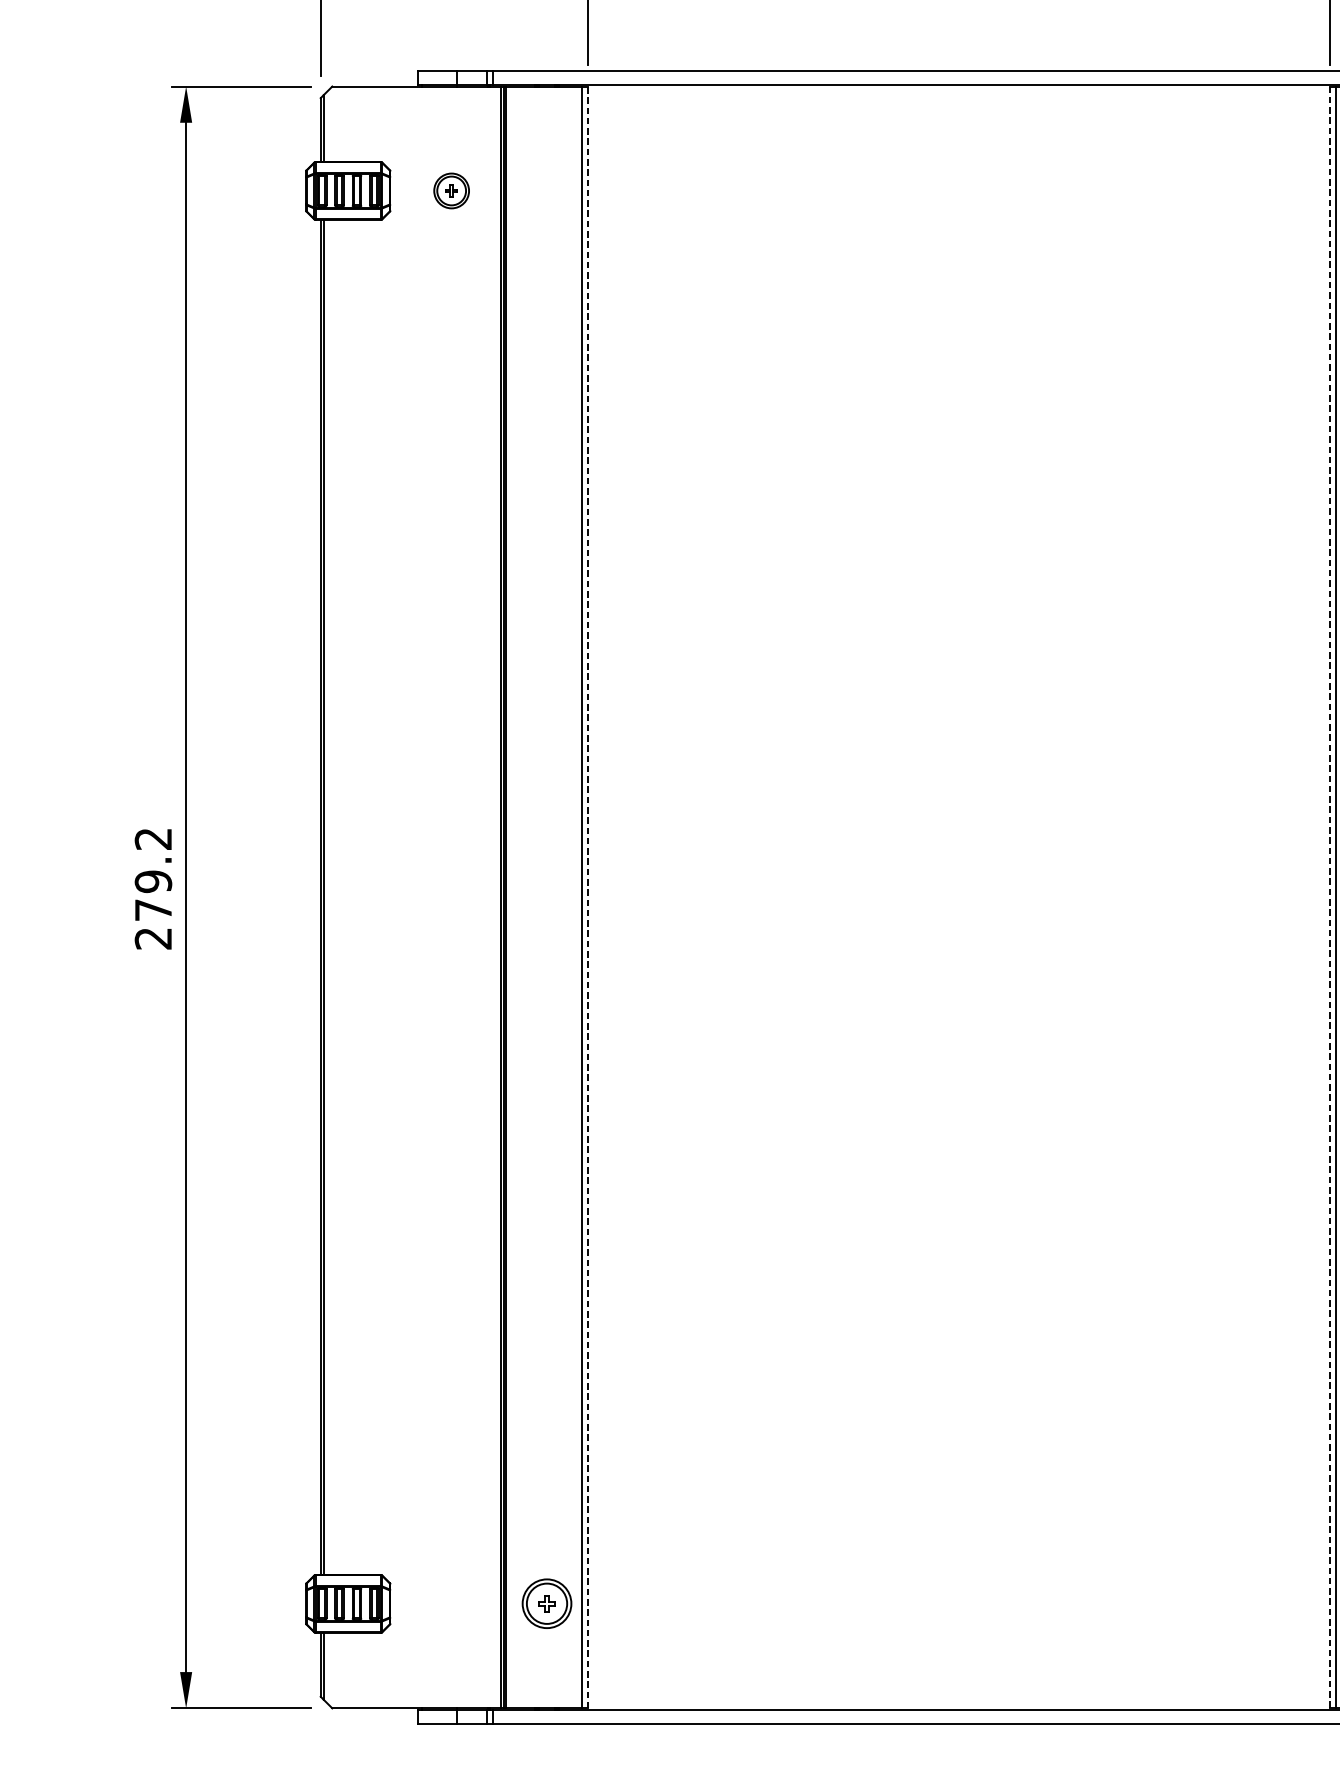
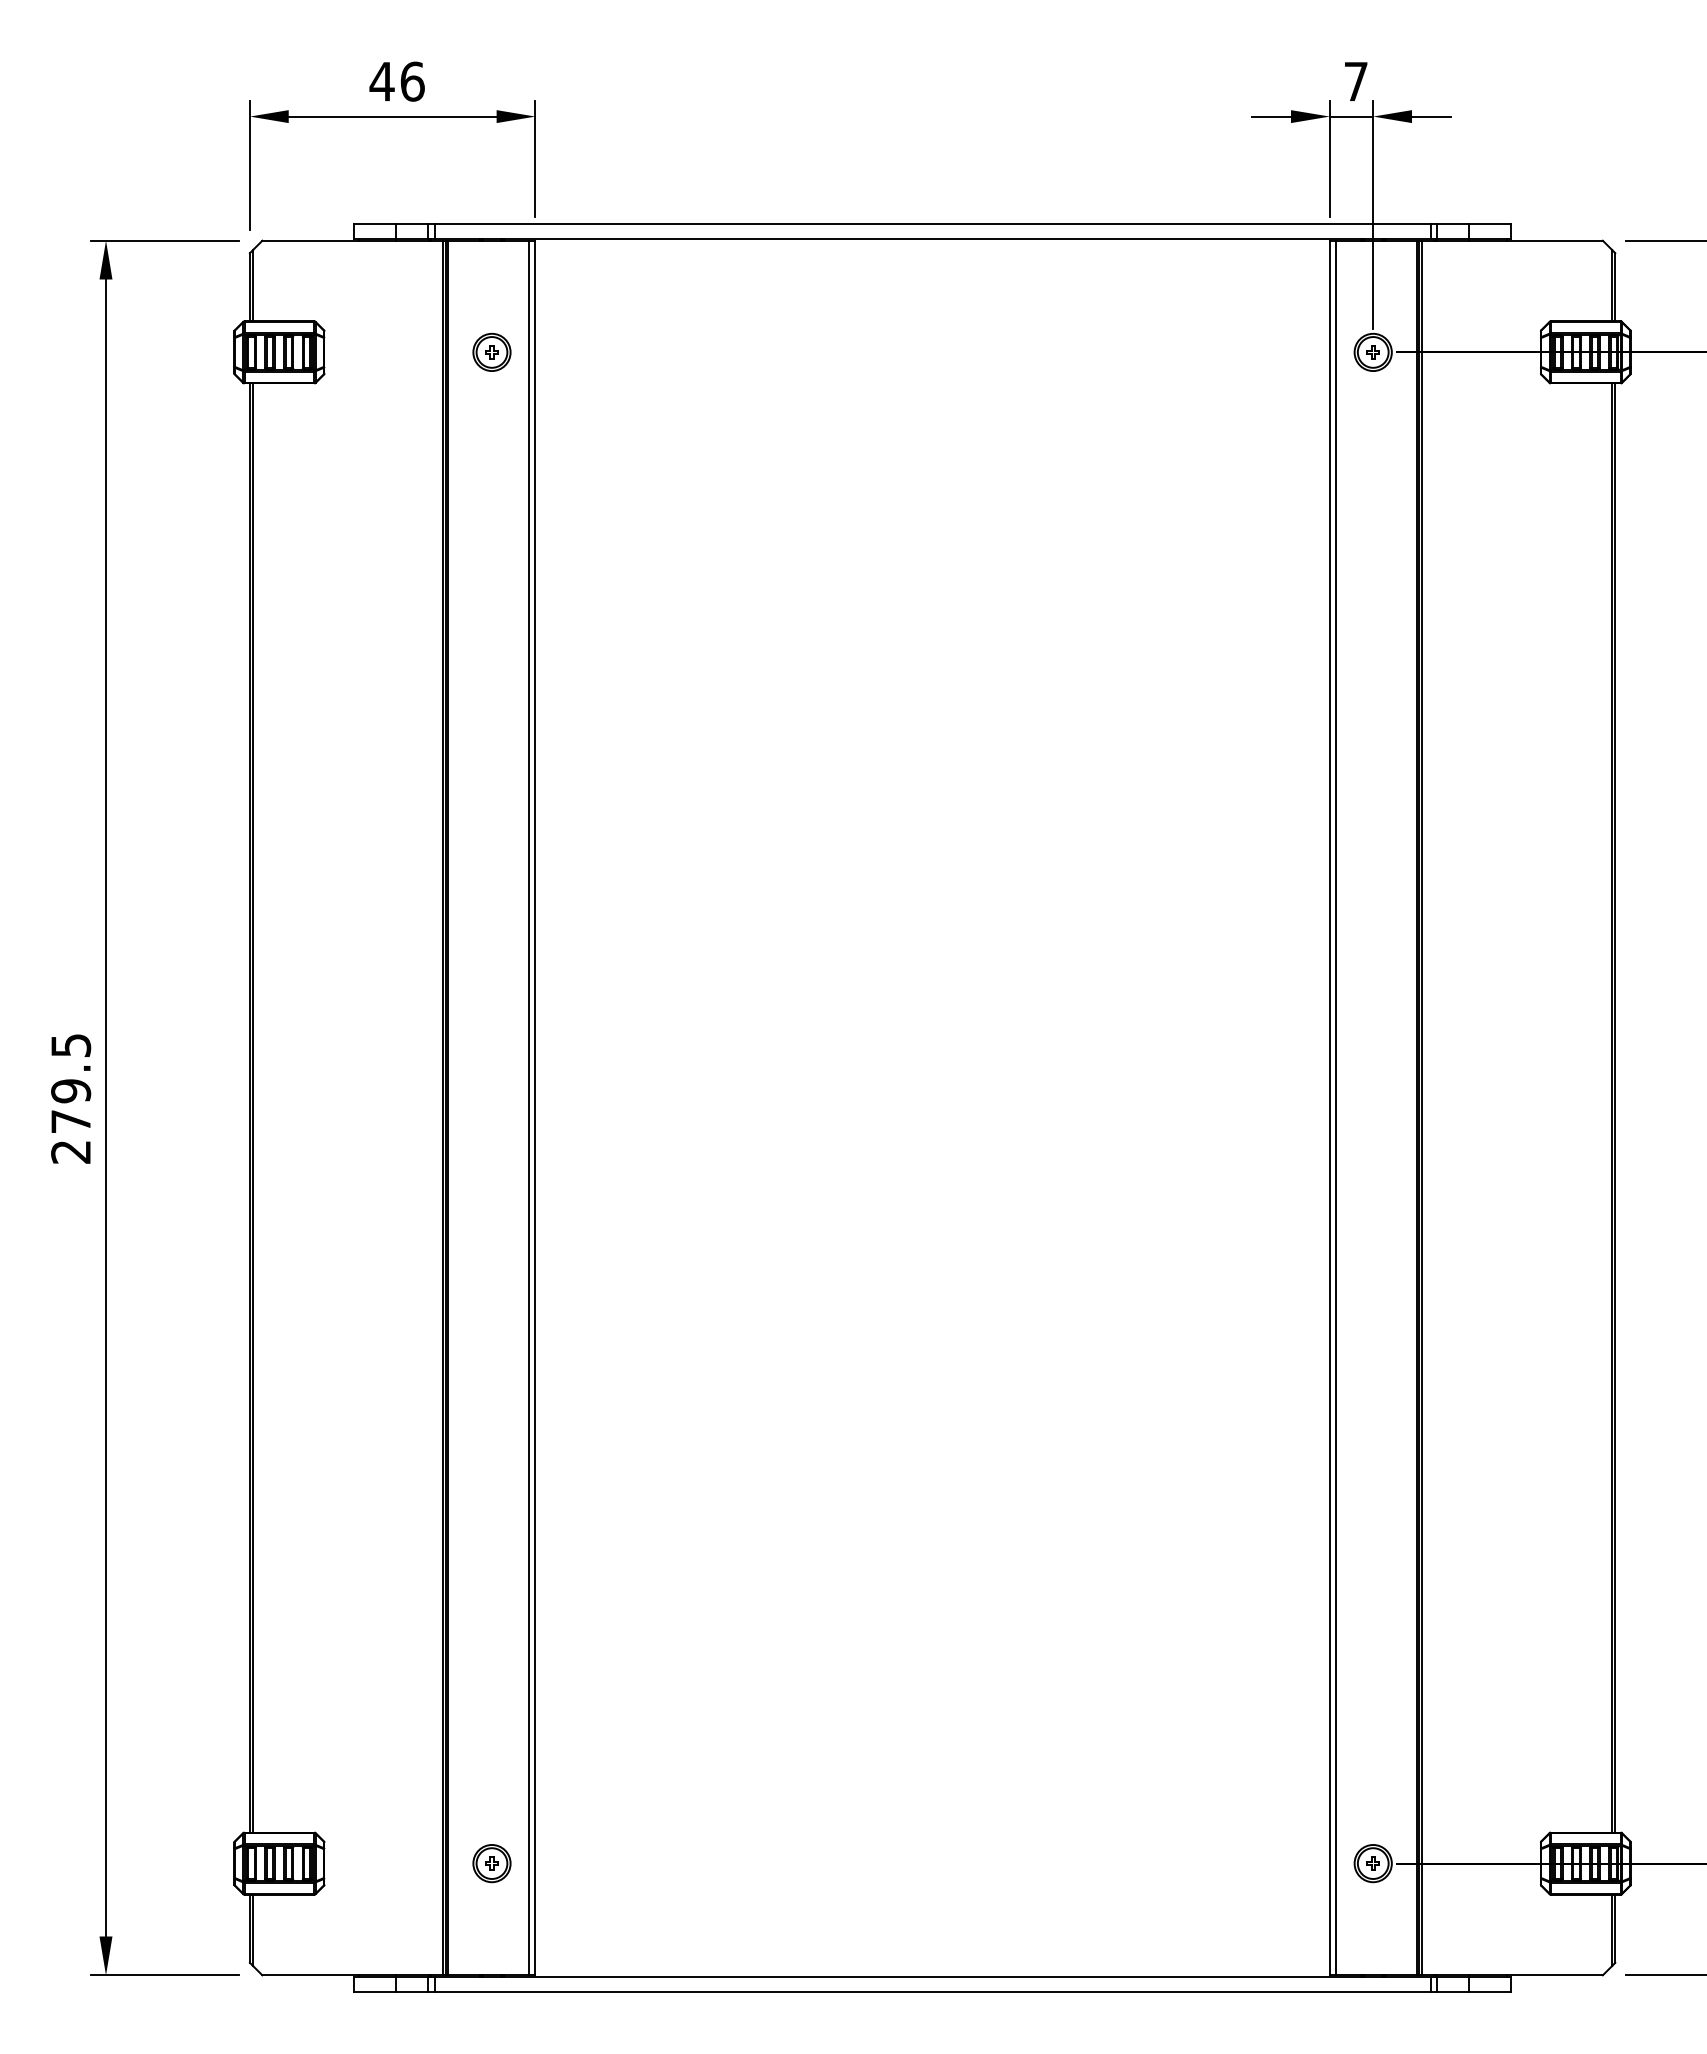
part: (451, 190) -> (491, 351), moved
text: (153, 838) -> (71, 1045), 279.2 -> 279.5
line: (587, 896) -> (535, 1107), dashed -> solid
line: (1330, 897) -> (1329, 1108), dashed -> solid
part: (546, 1603) -> (491, 1863), size x0.71

